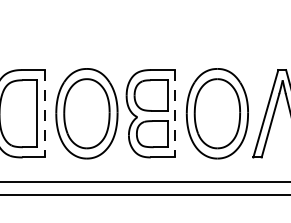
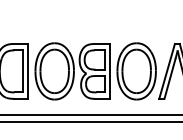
line: (45, 113) -> (28, 71), dashed -> solid
line: (175, 113) -> (110, 71), dashed -> solid

